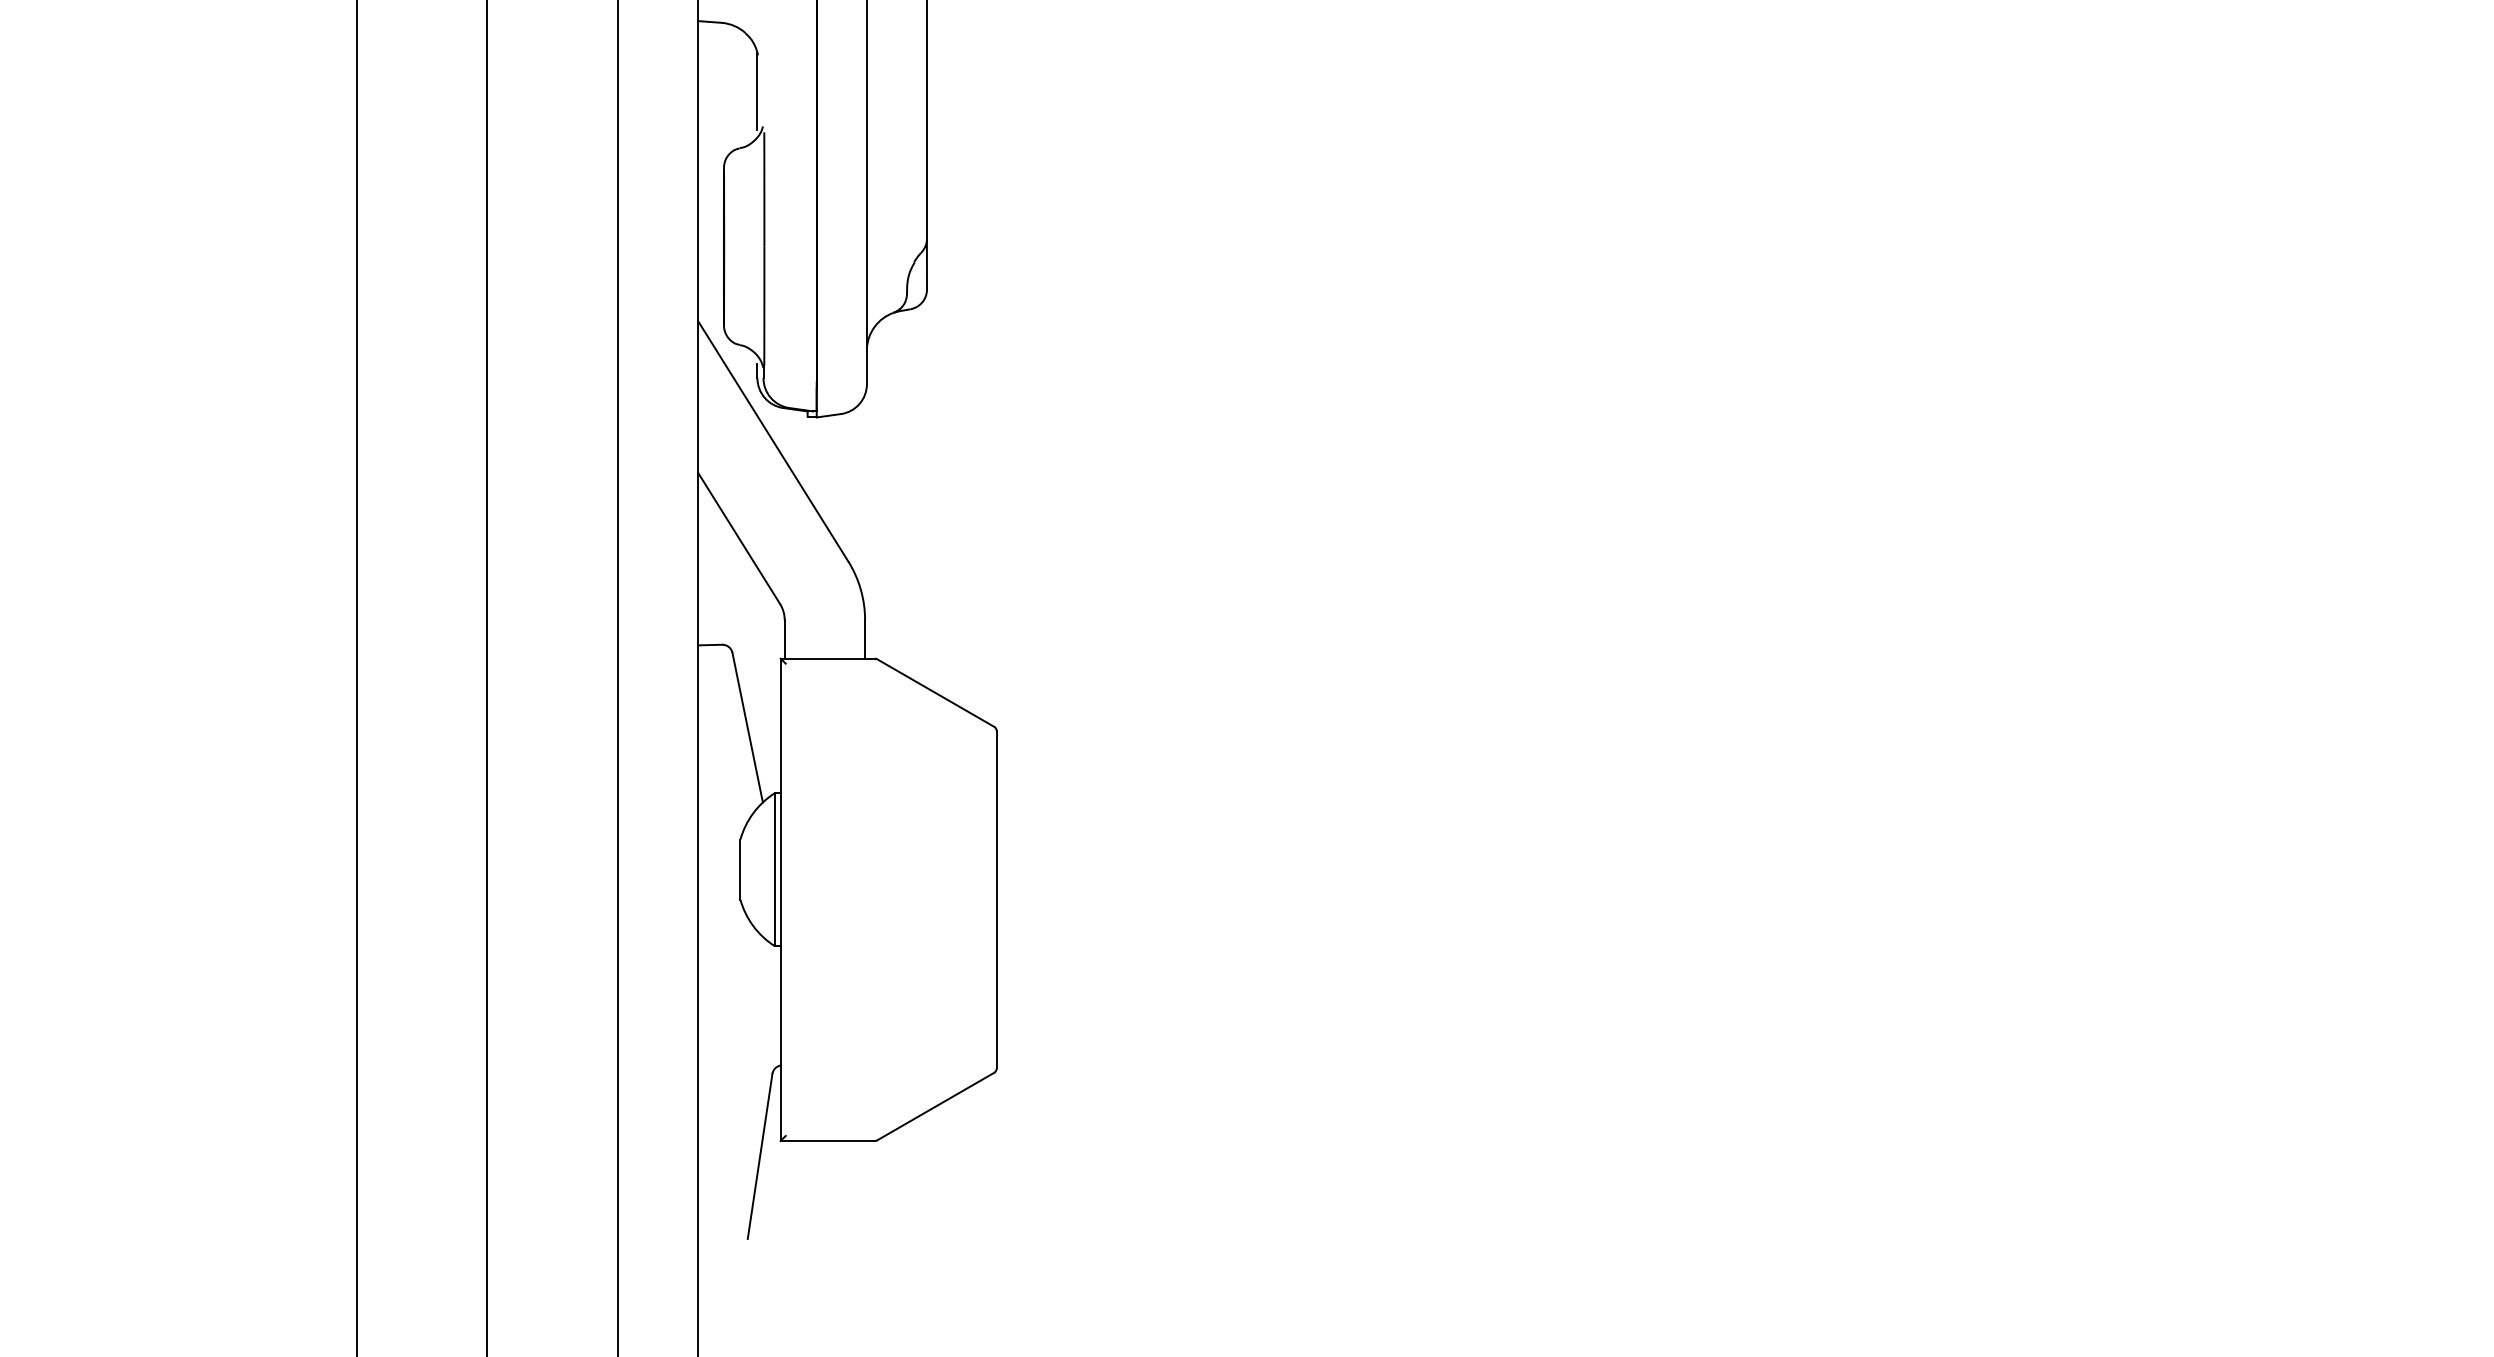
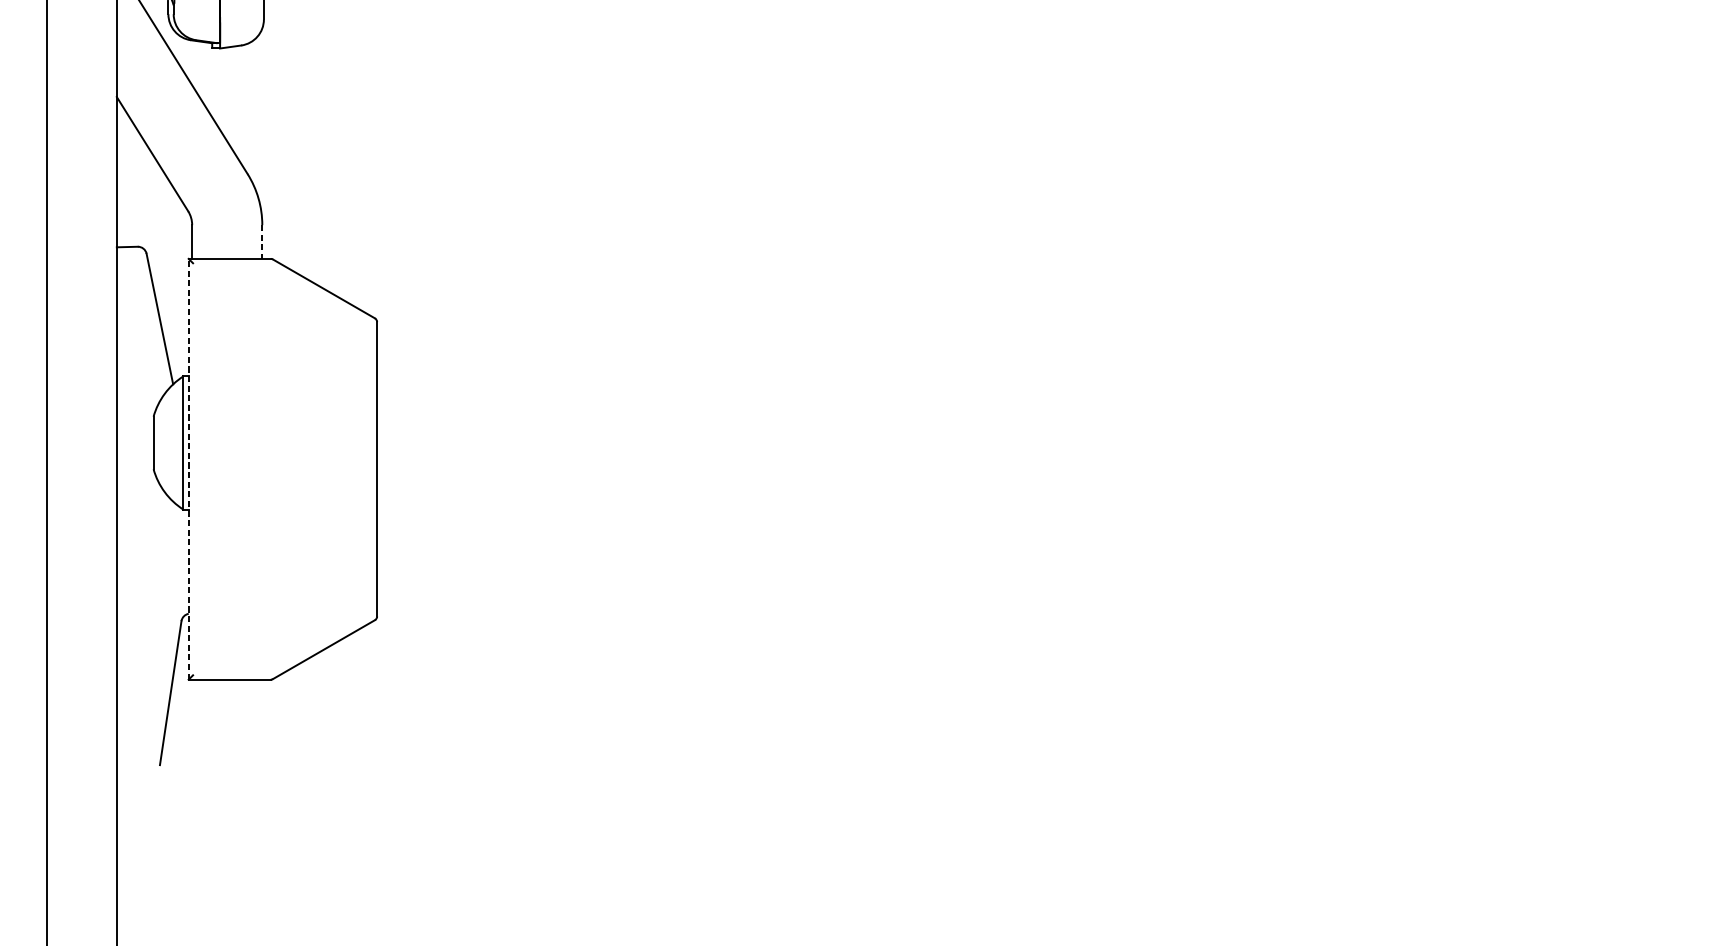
line: (865, 639) -> (262, 242), solid -> dashed
line: (780, 899) -> (188, 469), solid -> dashed

